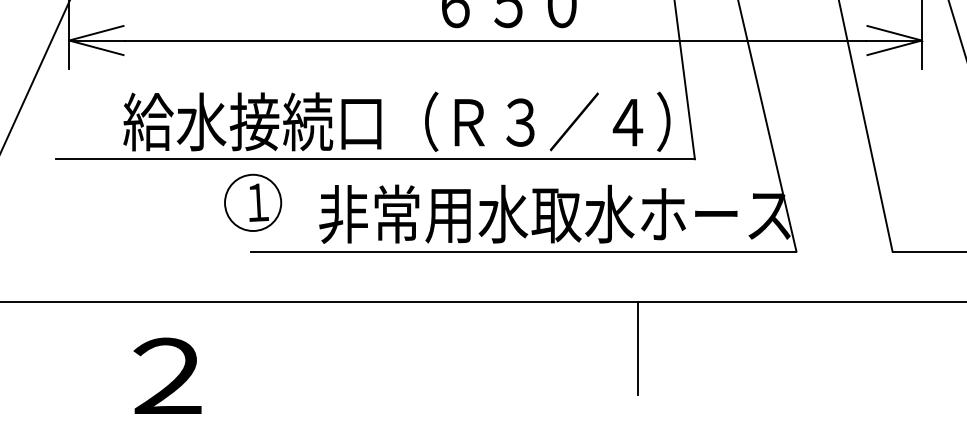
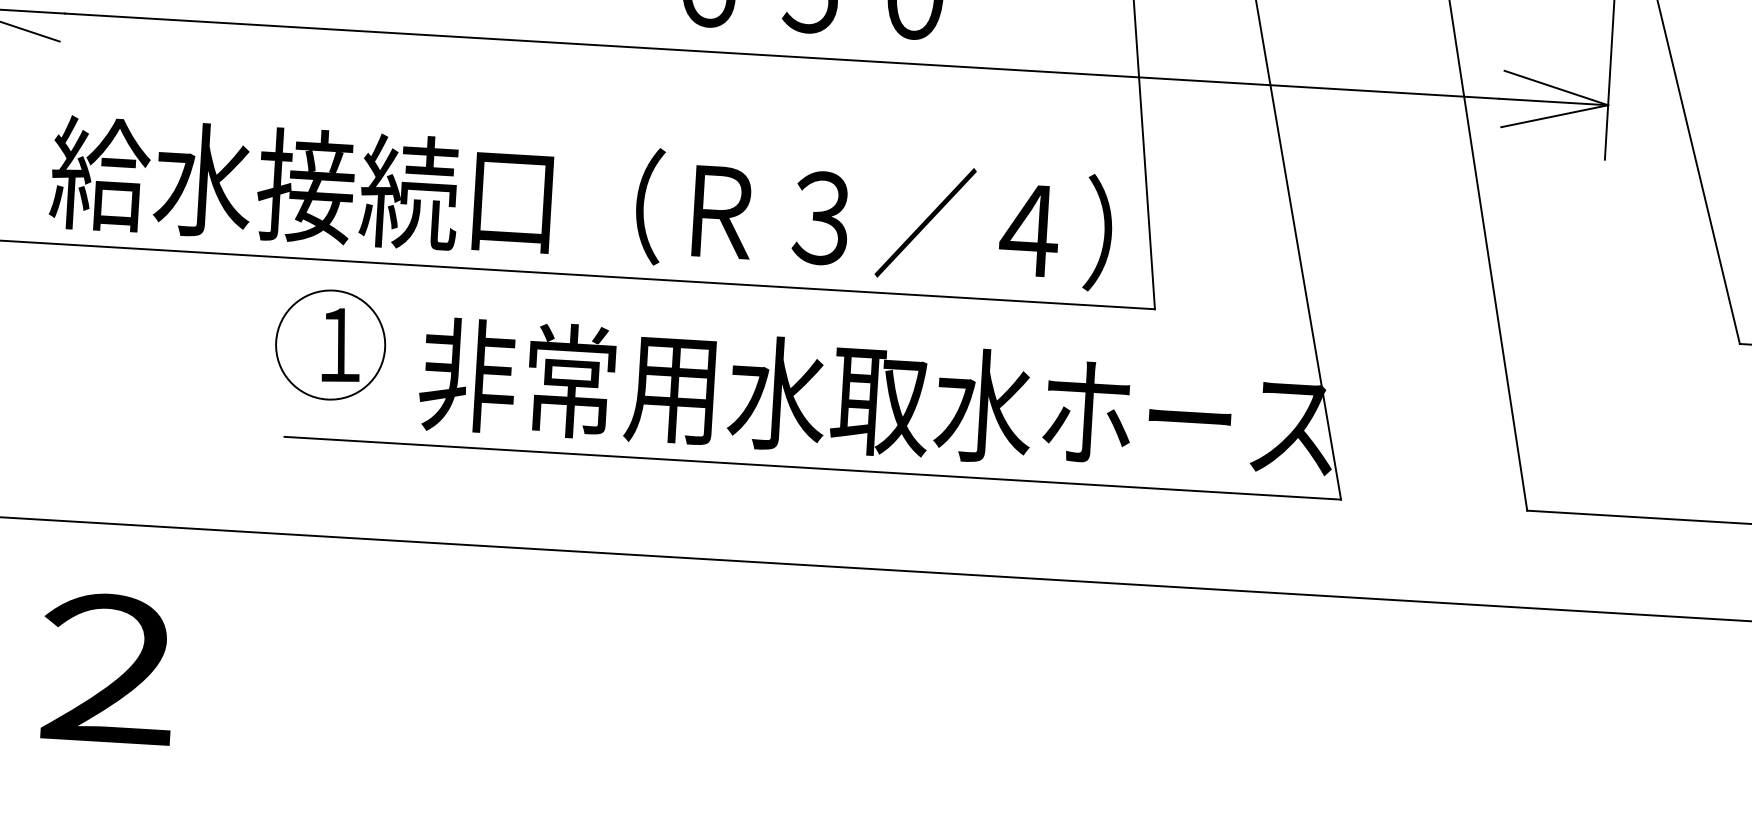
part: (253, 202) -> (331, 344), moved
line: (637, 348) -> (1021, 669), removed

